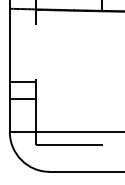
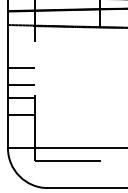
line: (22, 52) -> (20, 68), added
line: (22, 68) -> (20, 84), added

